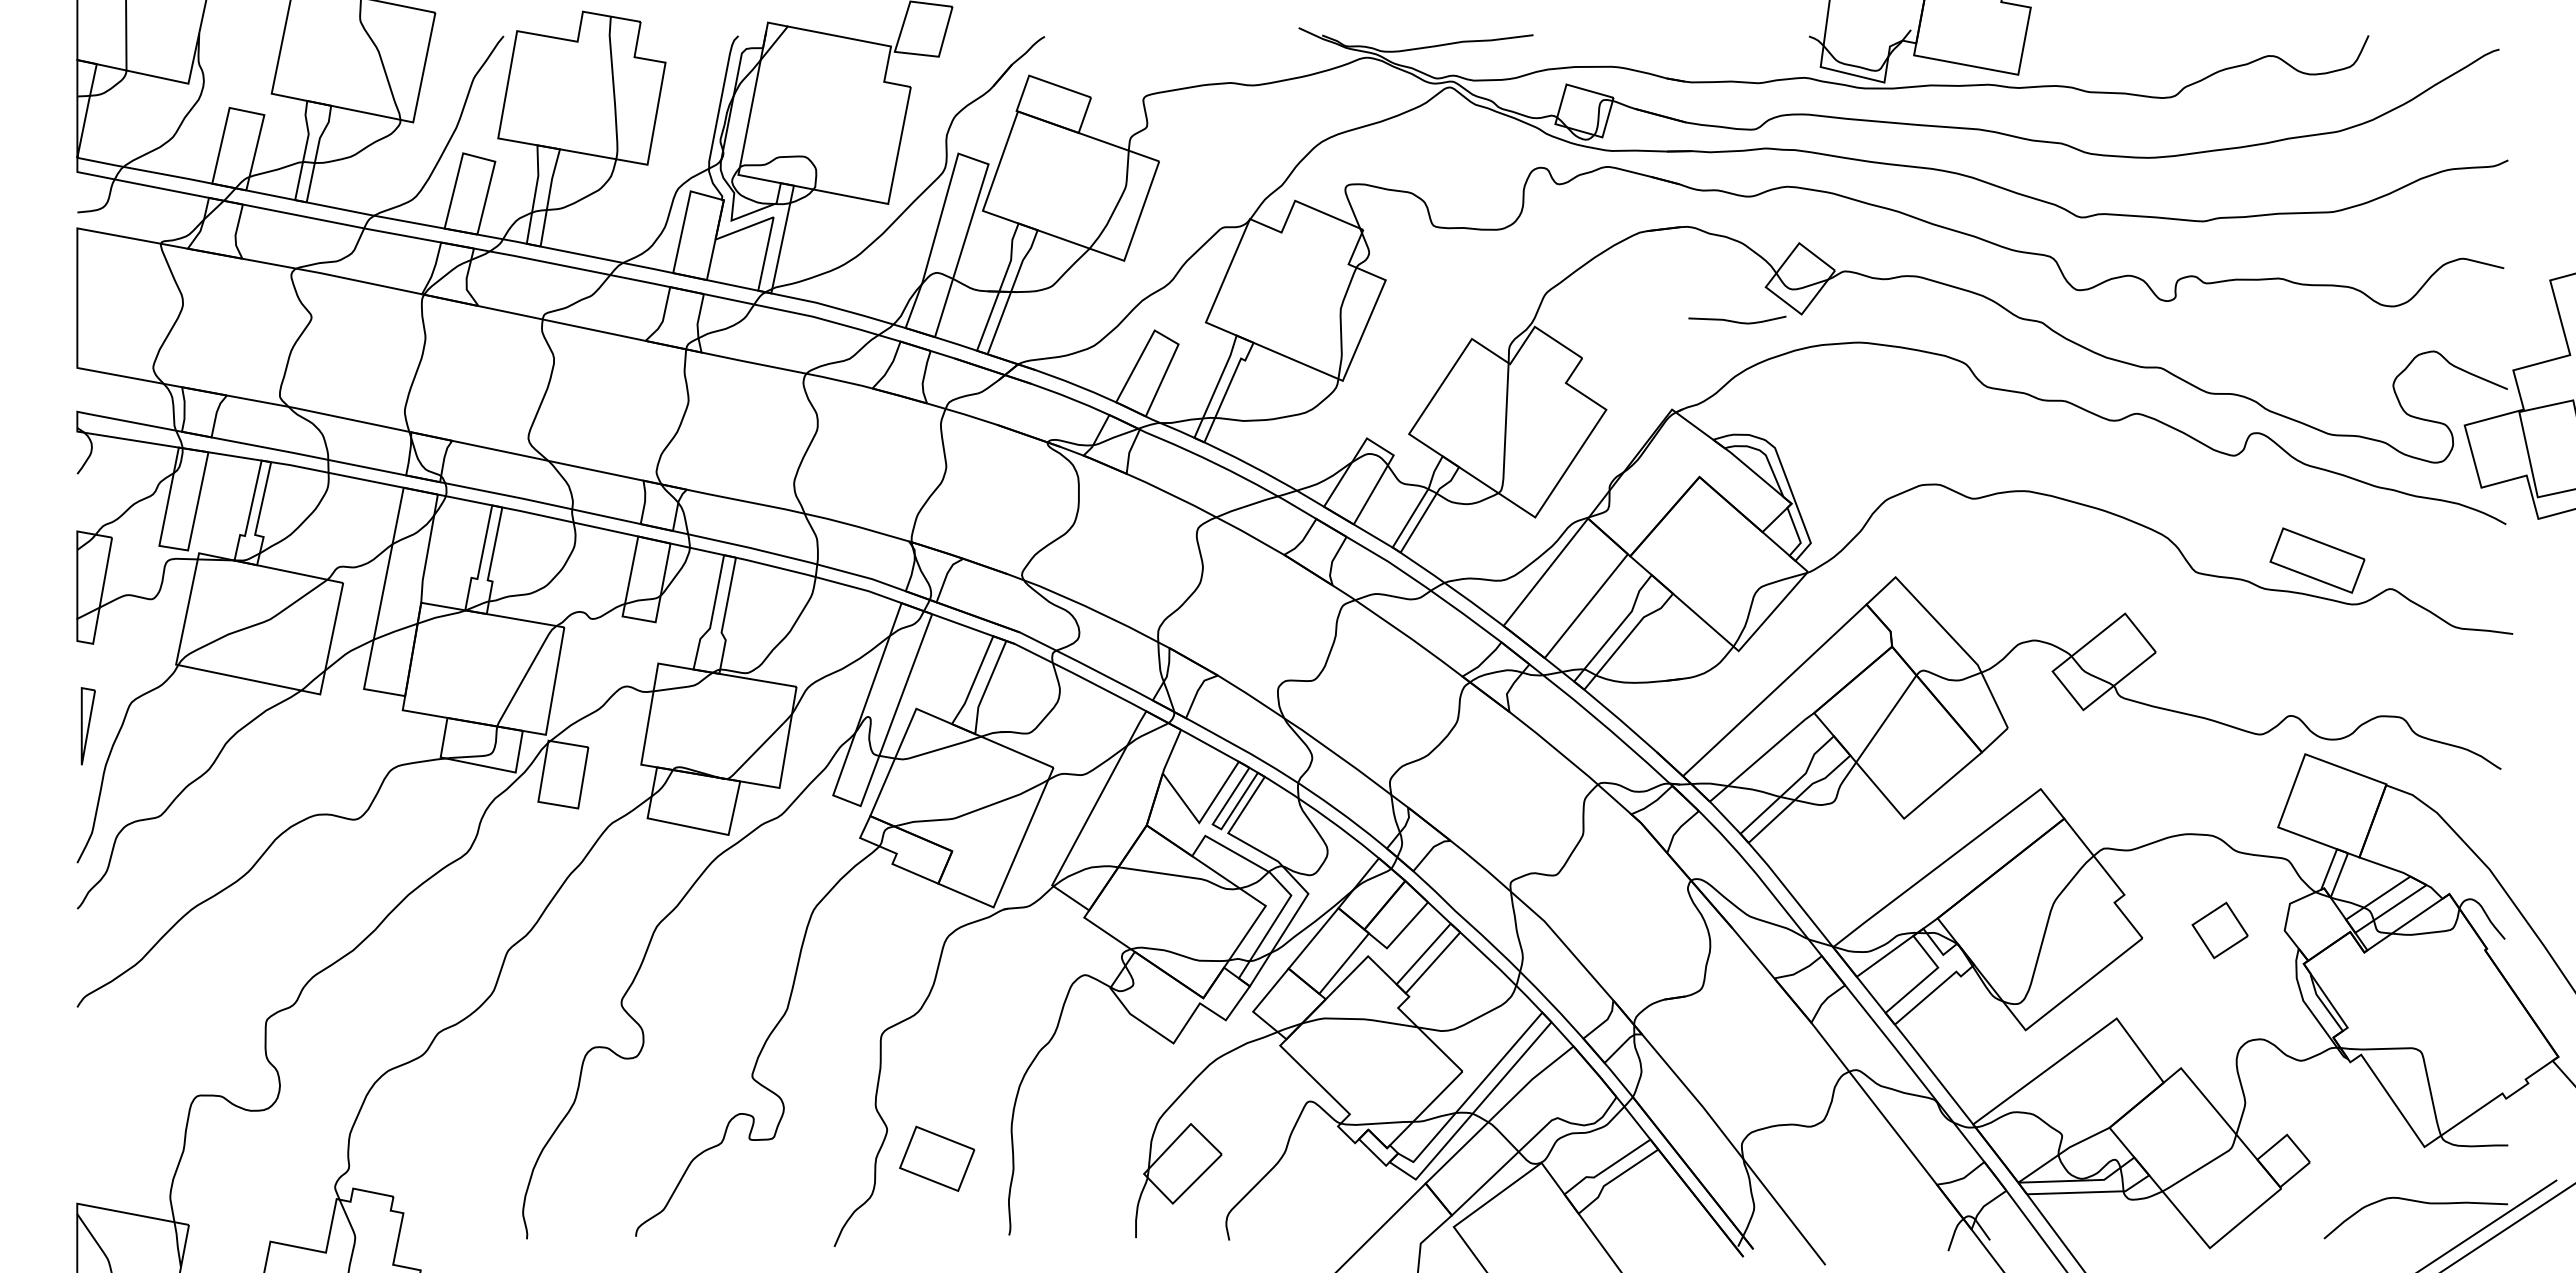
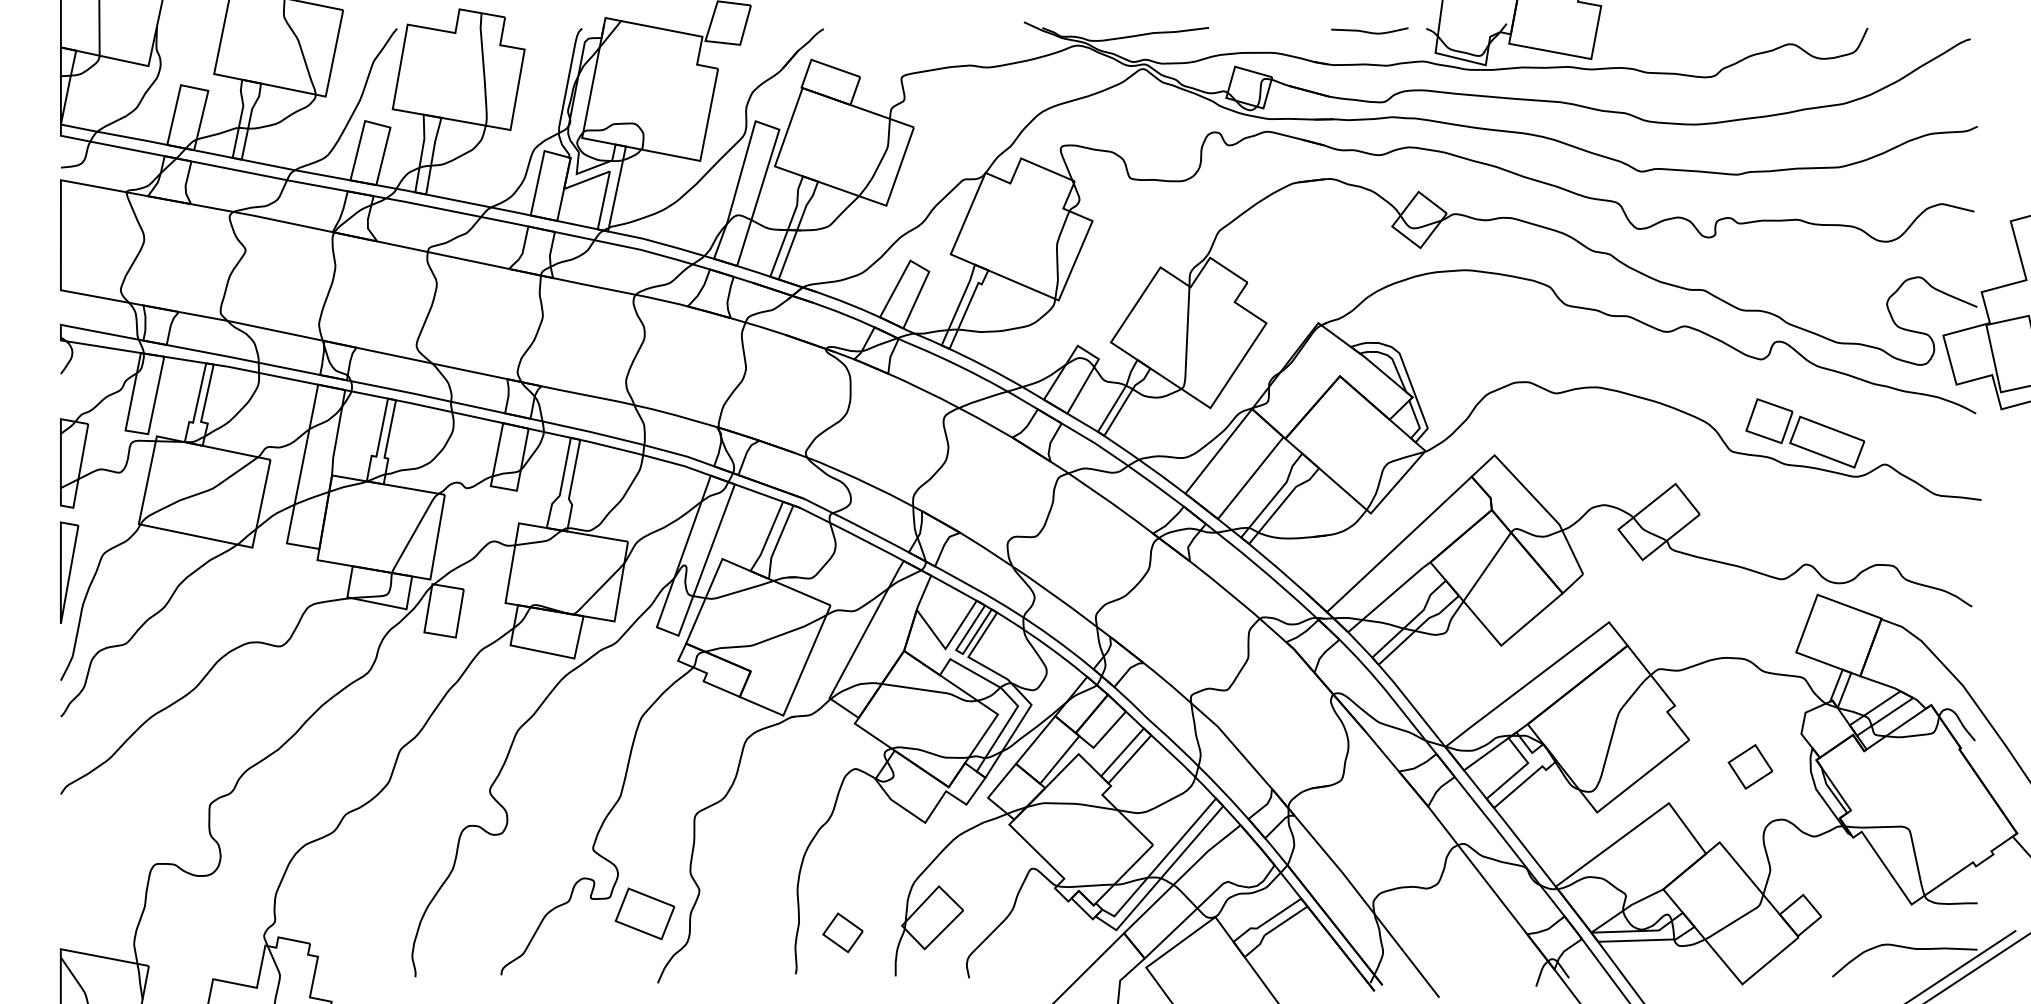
curve: (1737, 321) -> (1369, 32), moved
part: (2243, 533) -> (1768, 420), added
part: (88, 726) -> (69, 572), size x1.67
part: (2219, 929) -> (1749, 766), moved
part: (937, 1158) -> (645, 913), moved
part: (1069, 1182) -> (843, 932), added

